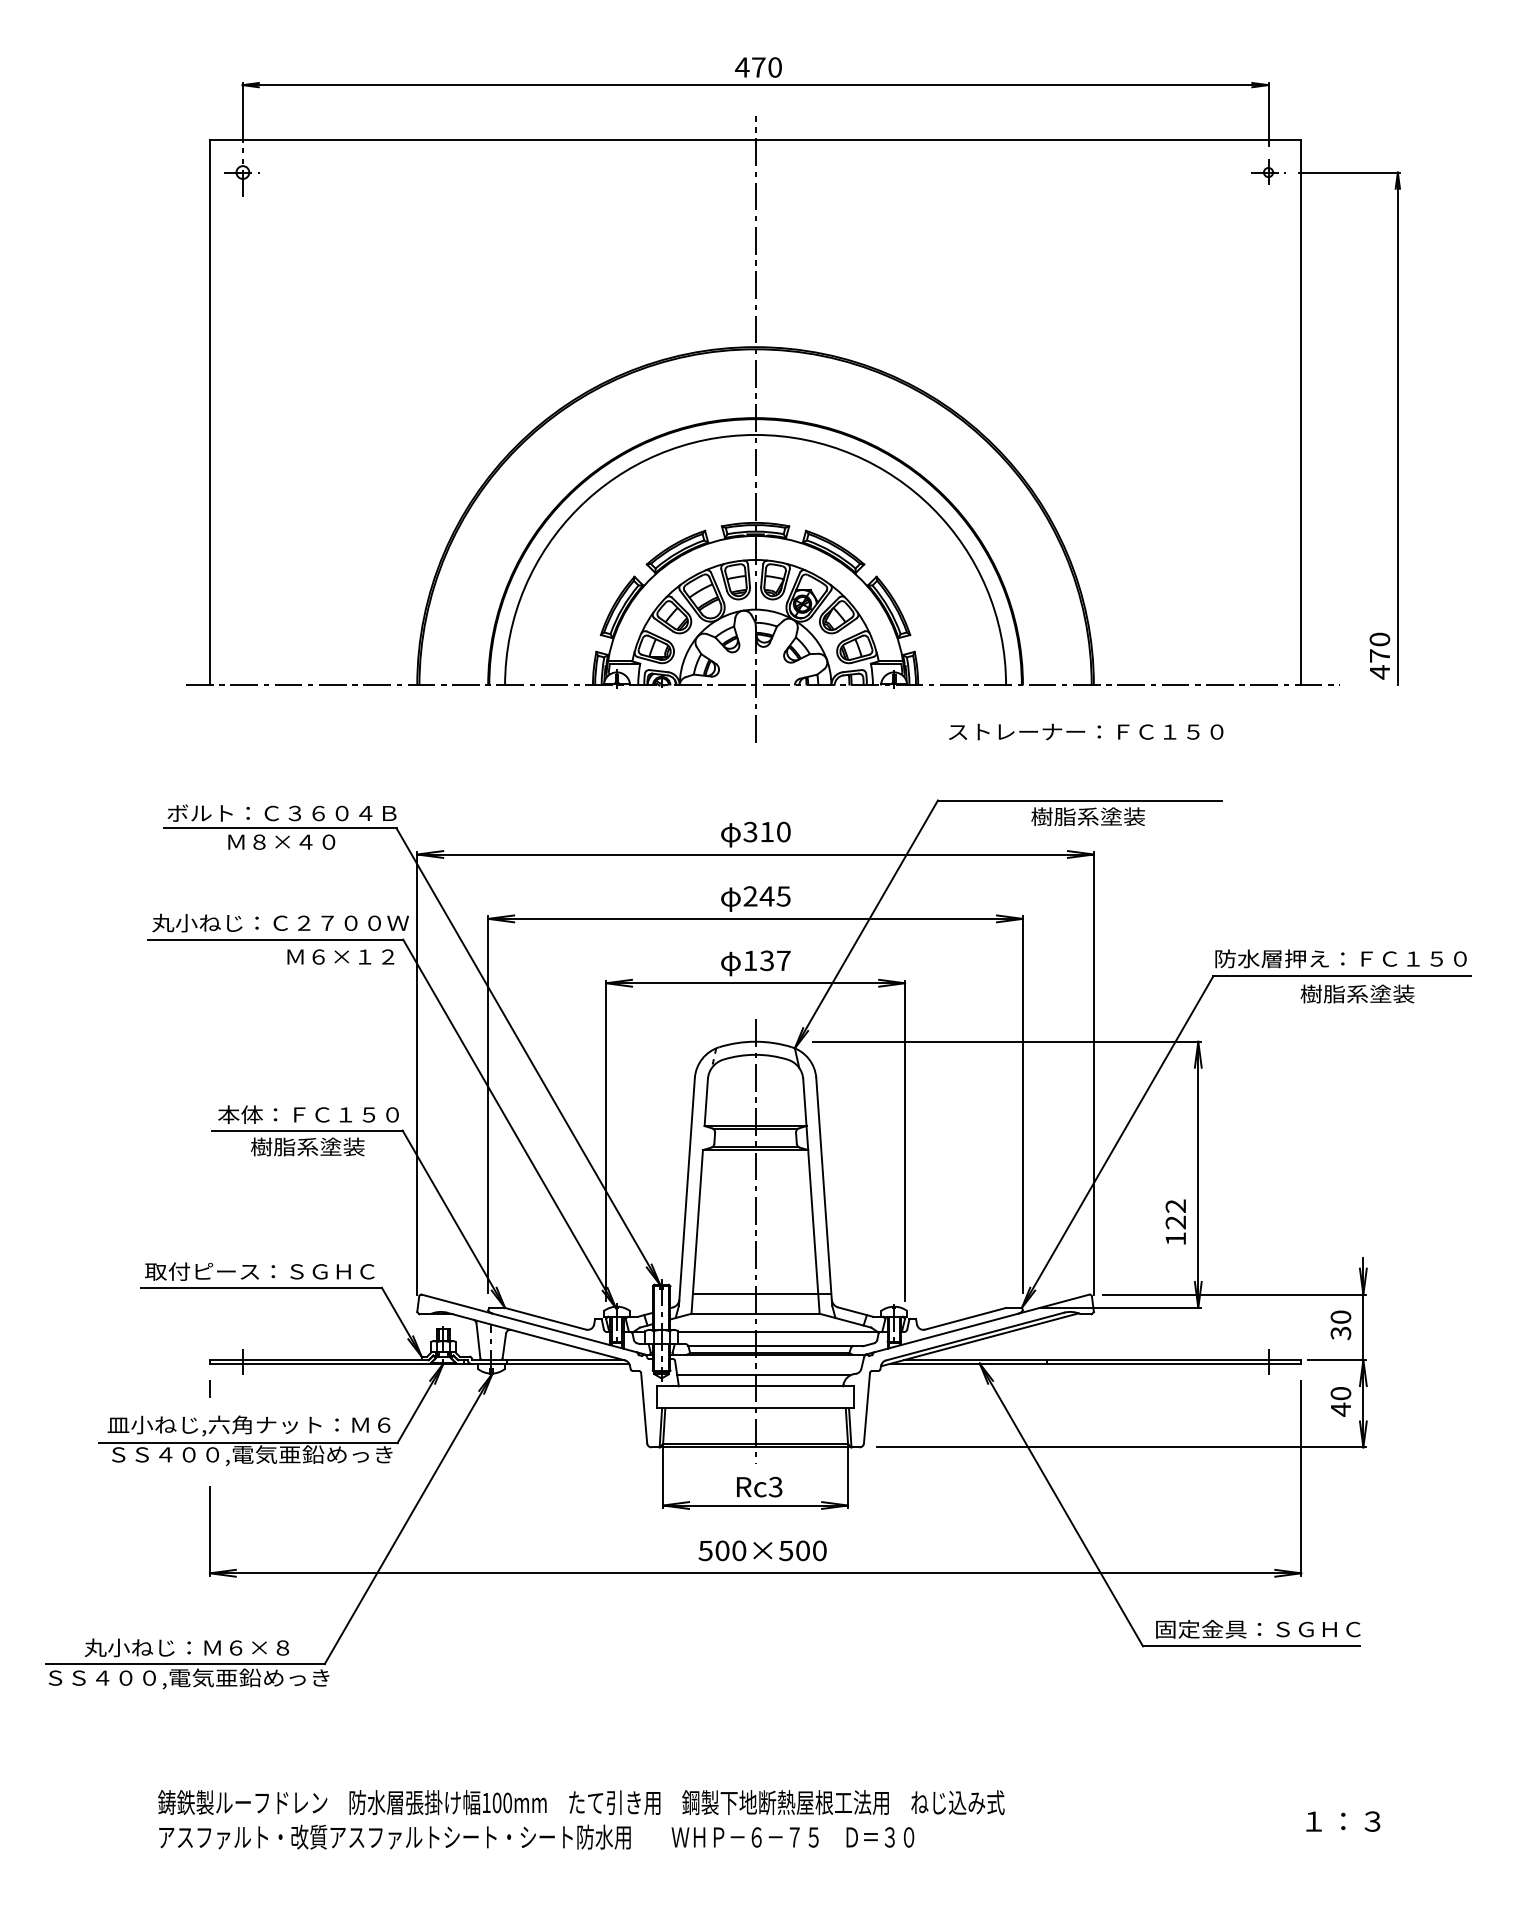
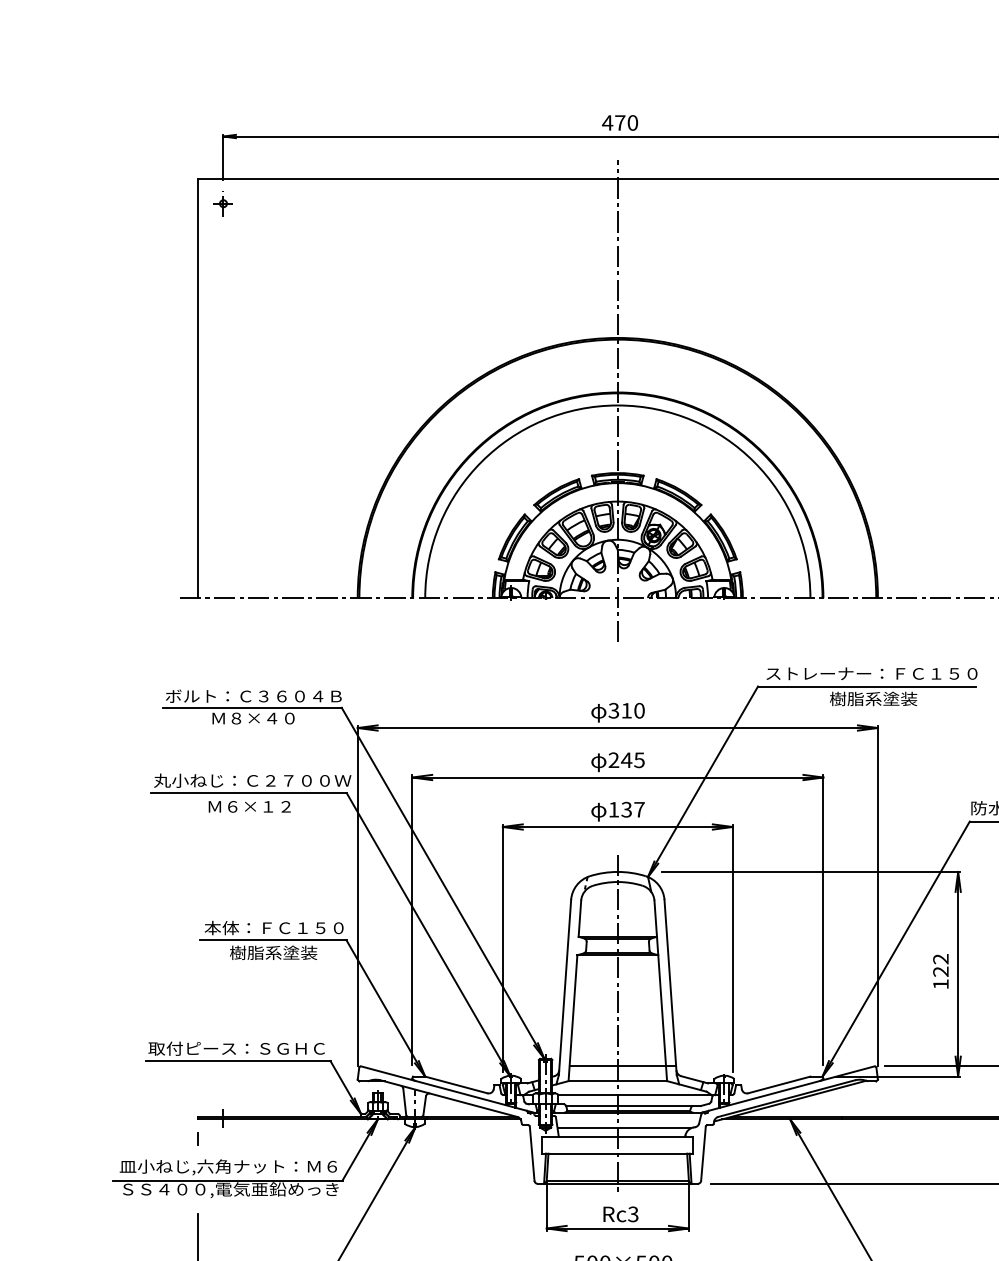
part: (241, 172) -> (222, 203), size x0.71
text: (1086, 731) -> (872, 673), moved
text: (340, 956) -> (249, 806), moved
text: (1175, 1221) -> (940, 970), moved

